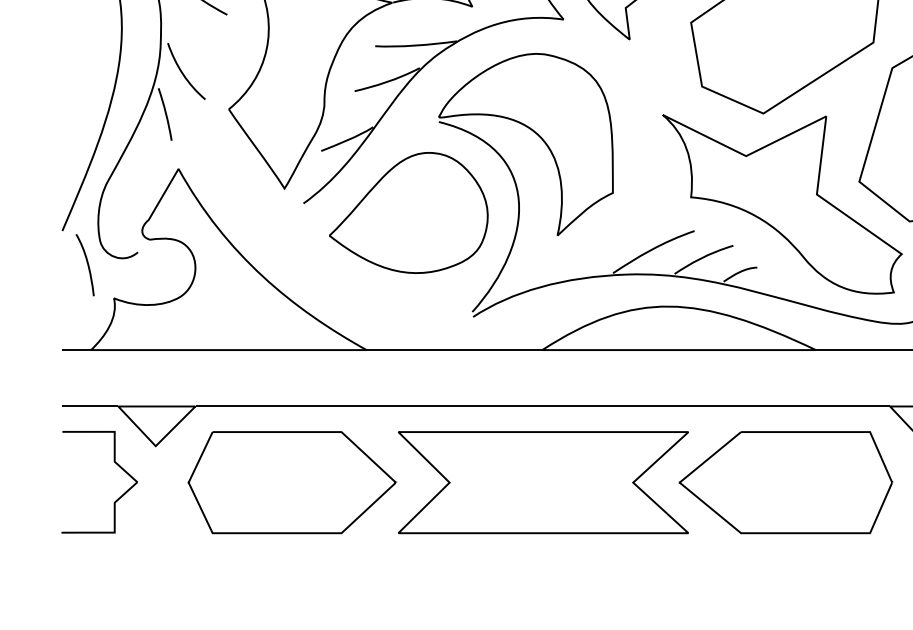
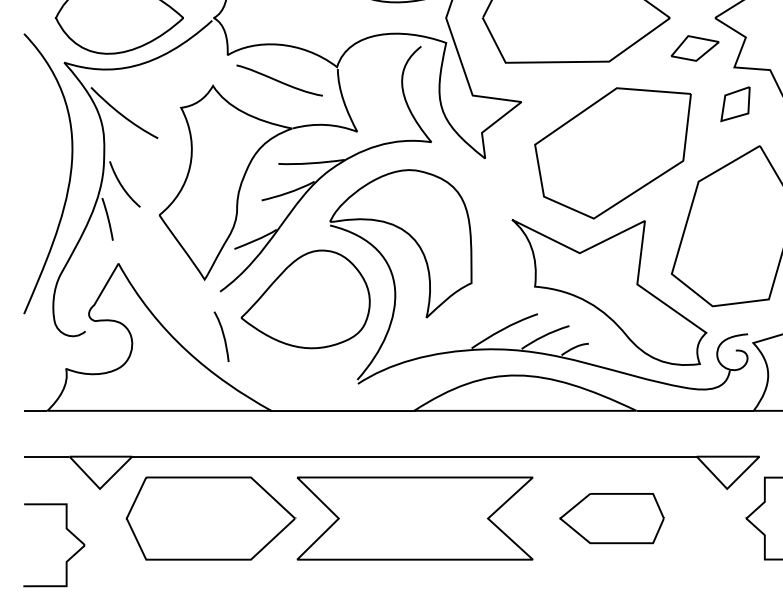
curve: (86, 263) -> (222, 335), moved
part: (785, 482) -> (611, 518), size x0.6
curve: (117, 498) -> (68, 558), moved

